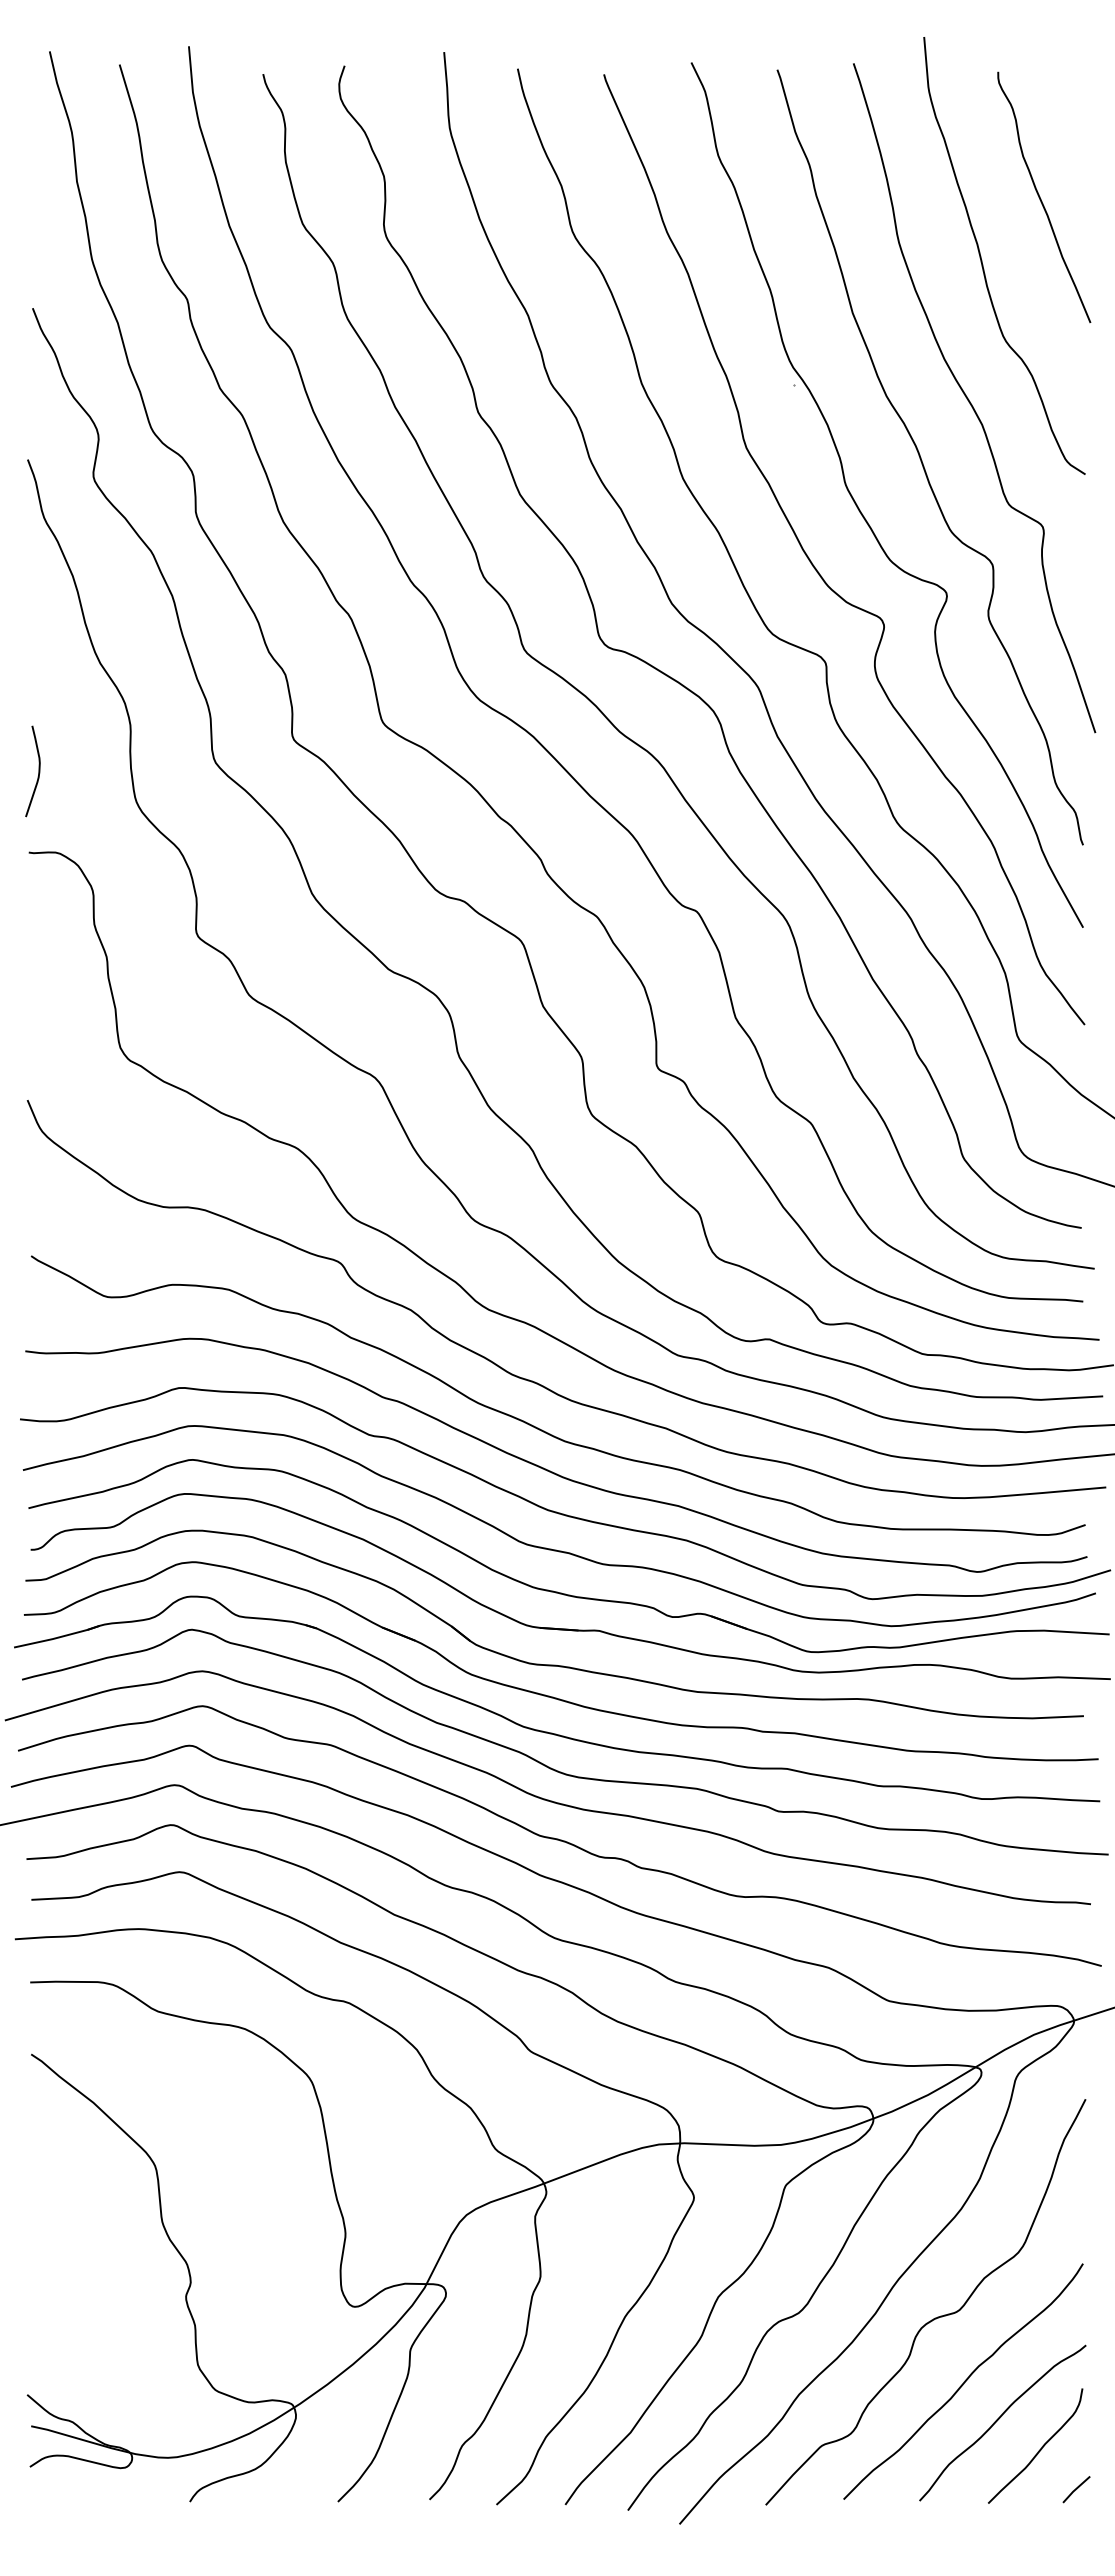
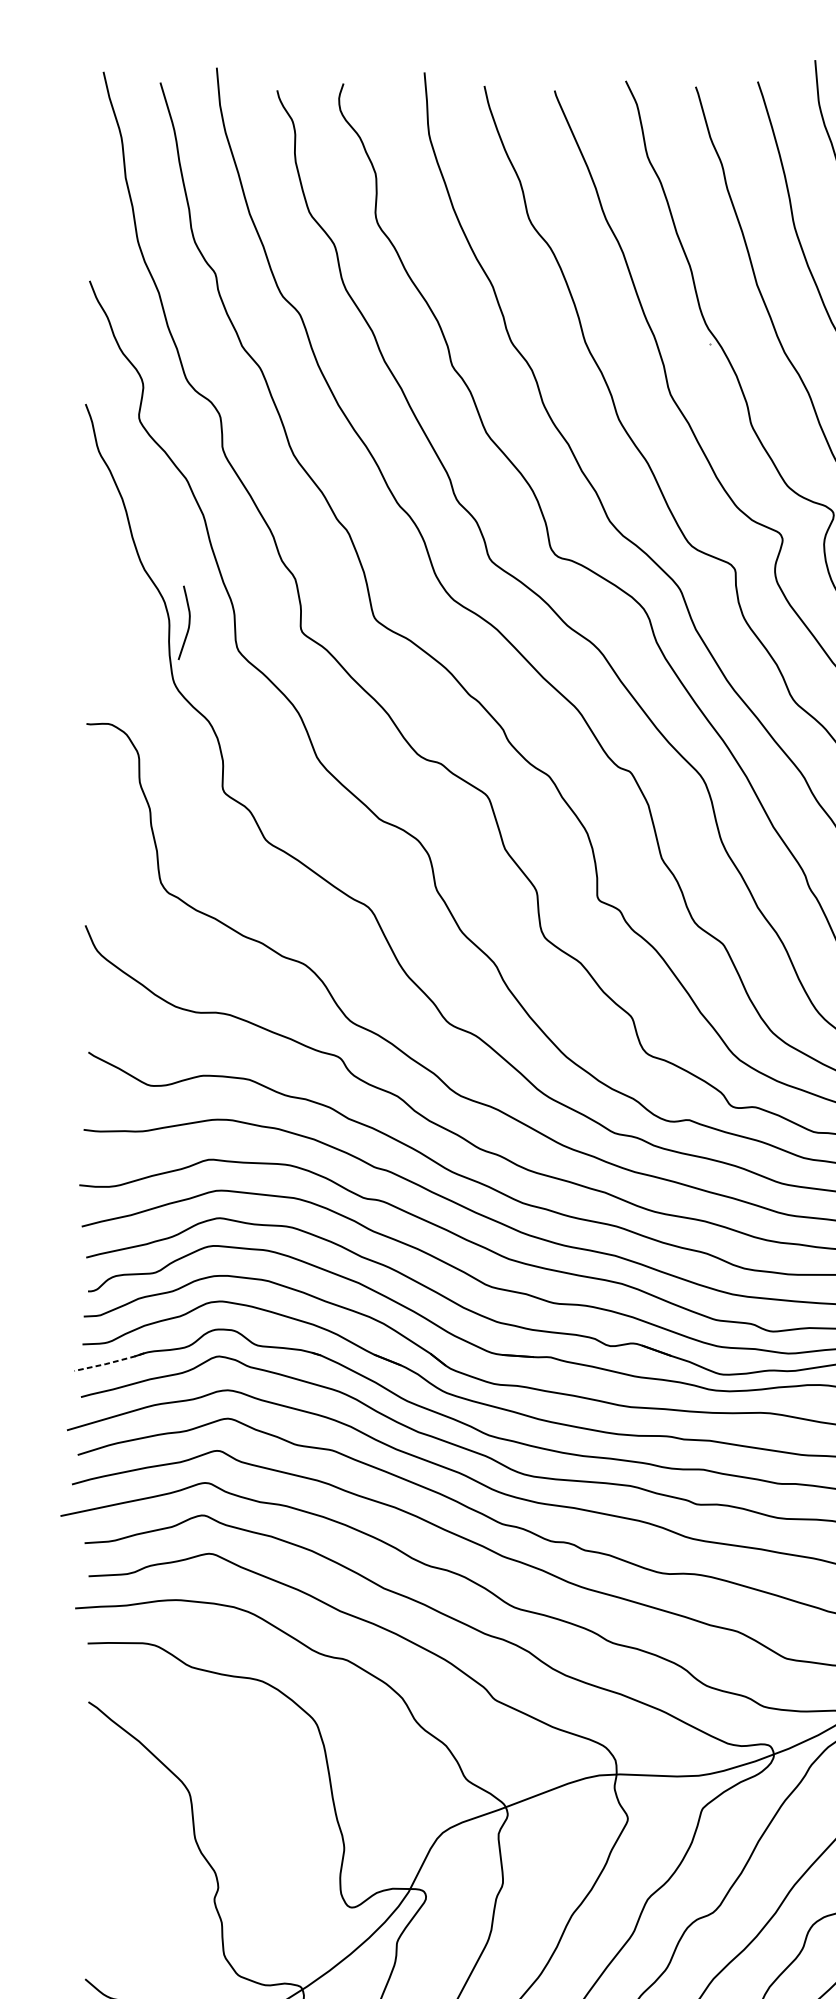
curve: (38, 771) -> (188, 622), moved
line: (57, 1637) -> (109, 1362), solid -> dashed

